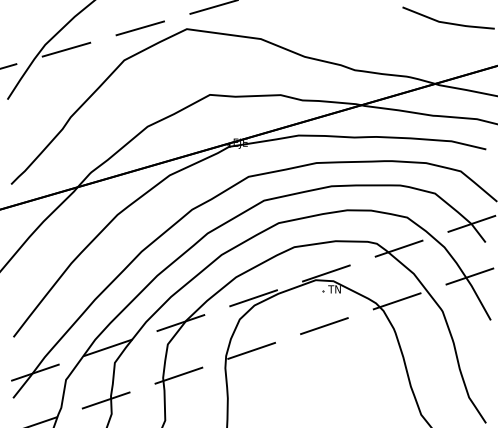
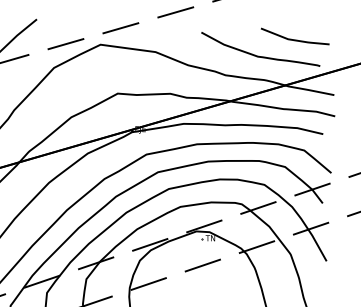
curve: (402, 44) -> (260, 56), added

